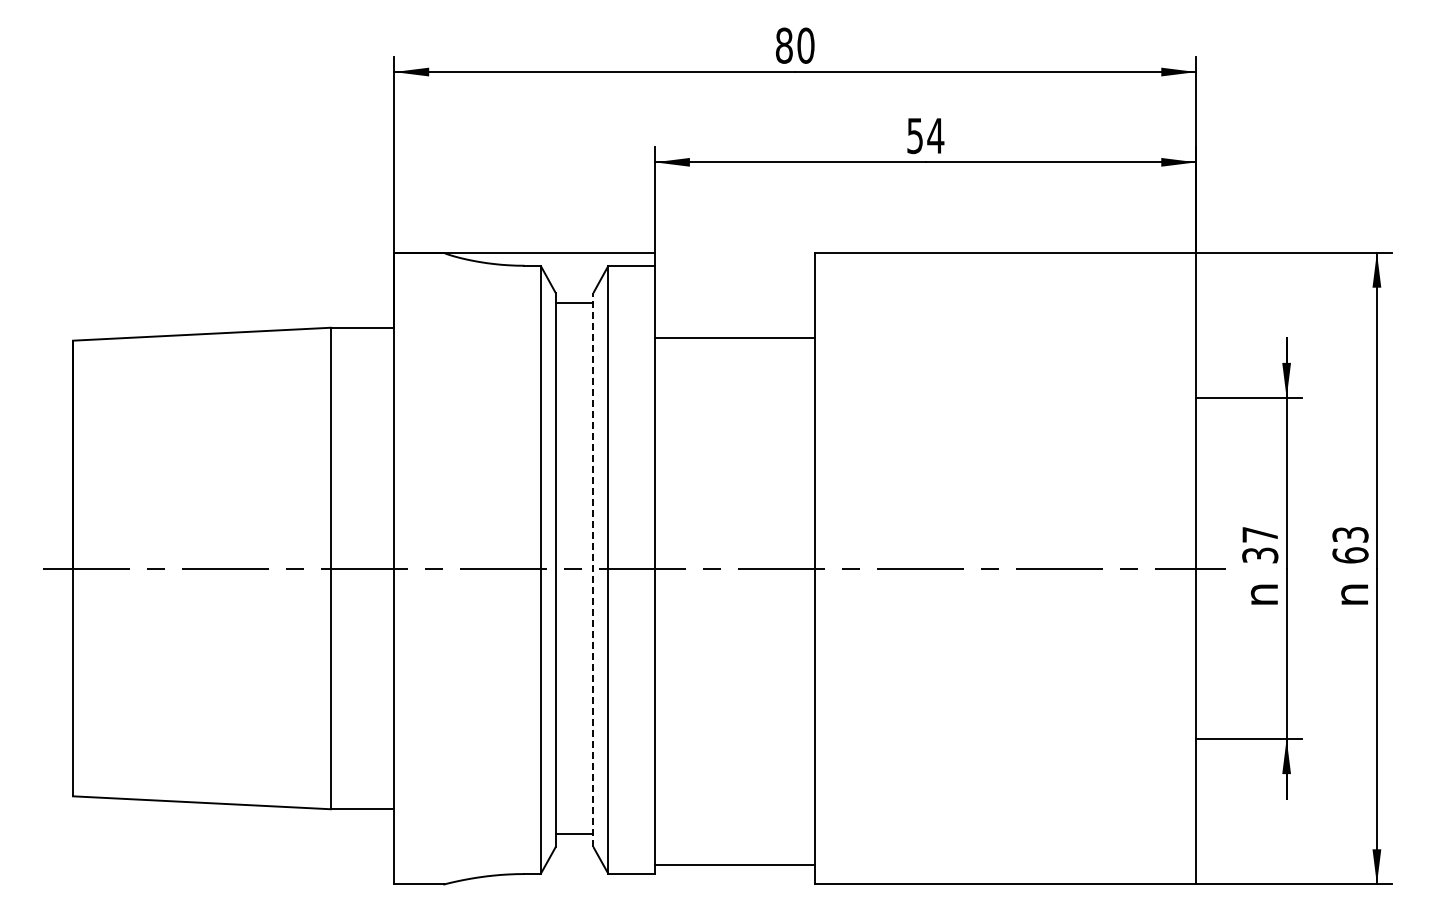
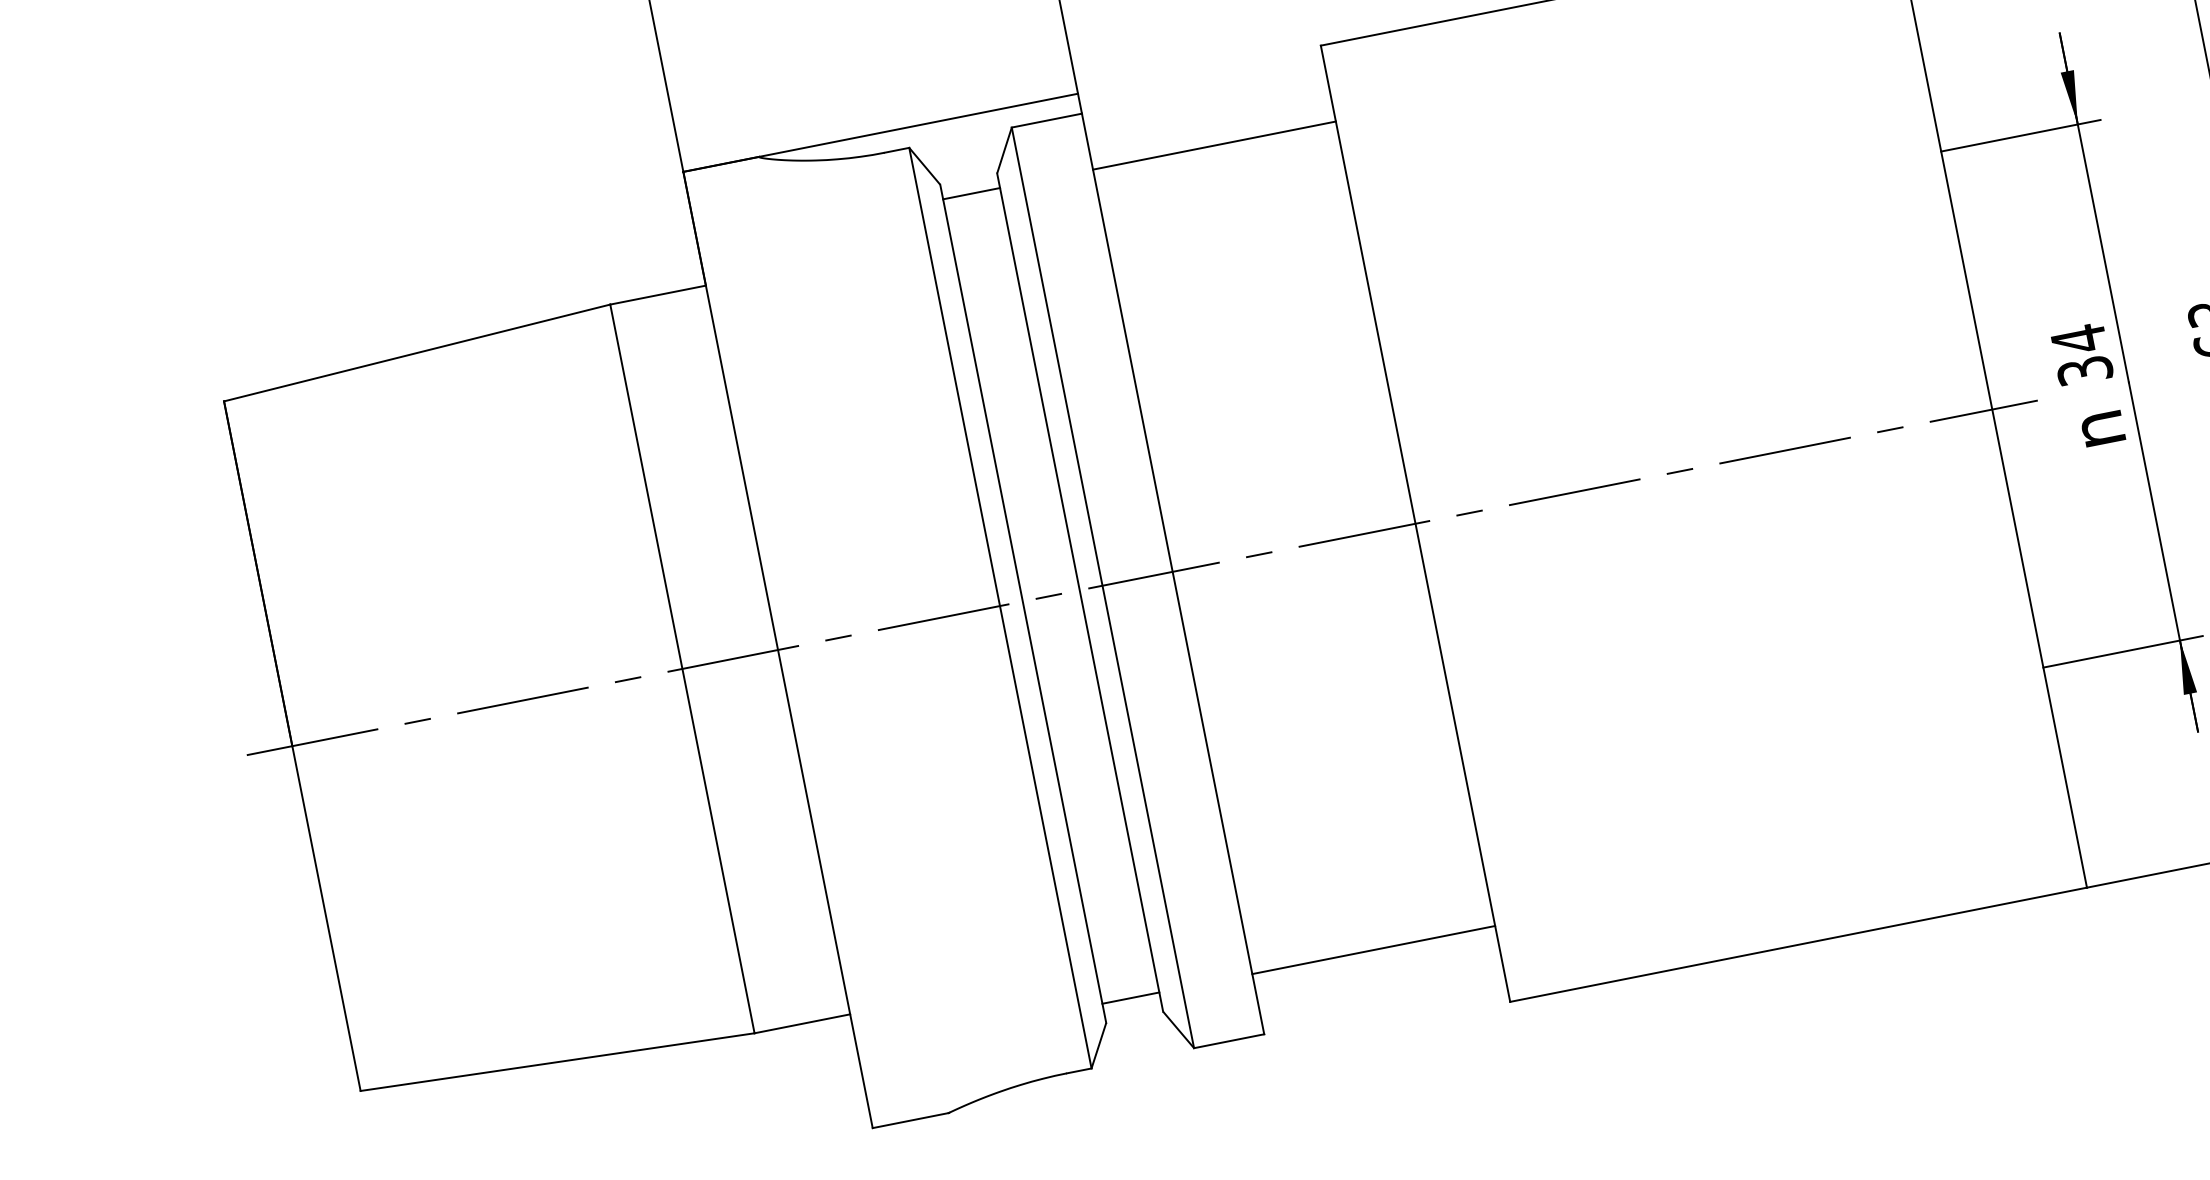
line: (734, 337) -> (1213, 145), moved
text: (1259, 534) -> (2077, 339), 37 -> 34
line: (593, 570) -> (1080, 593), dashed -> solid
line: (734, 865) -> (1372, 950), moved

